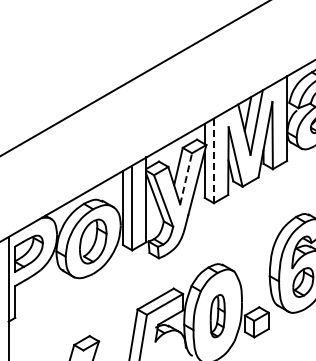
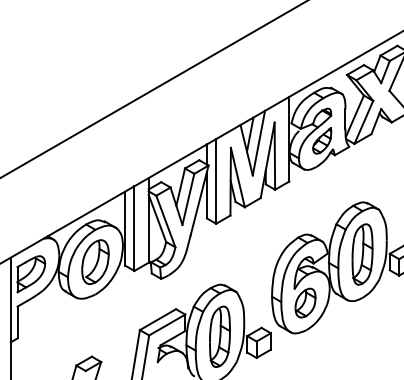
line: (214, 159) -> (216, 180), dashed -> solid
line: (186, 177) -> (188, 198), dashed -> solid
part: (217, 315) -> (219, 336), size x1.43

